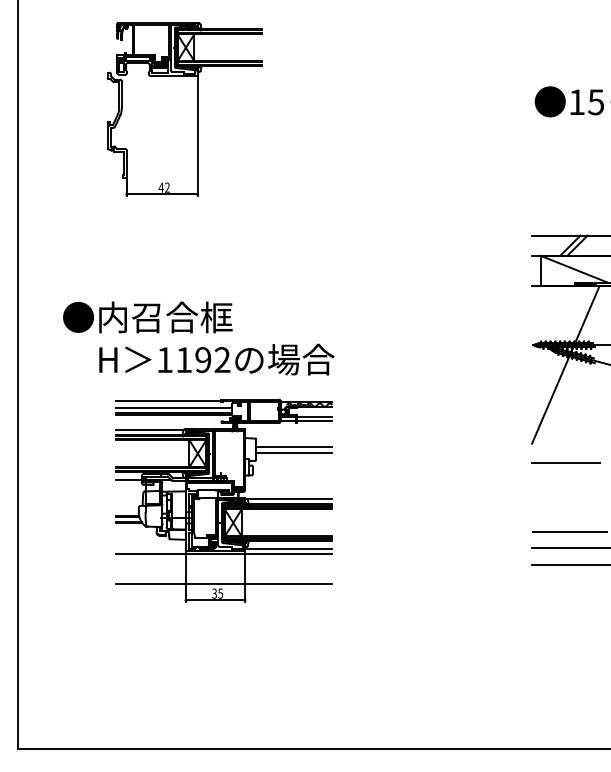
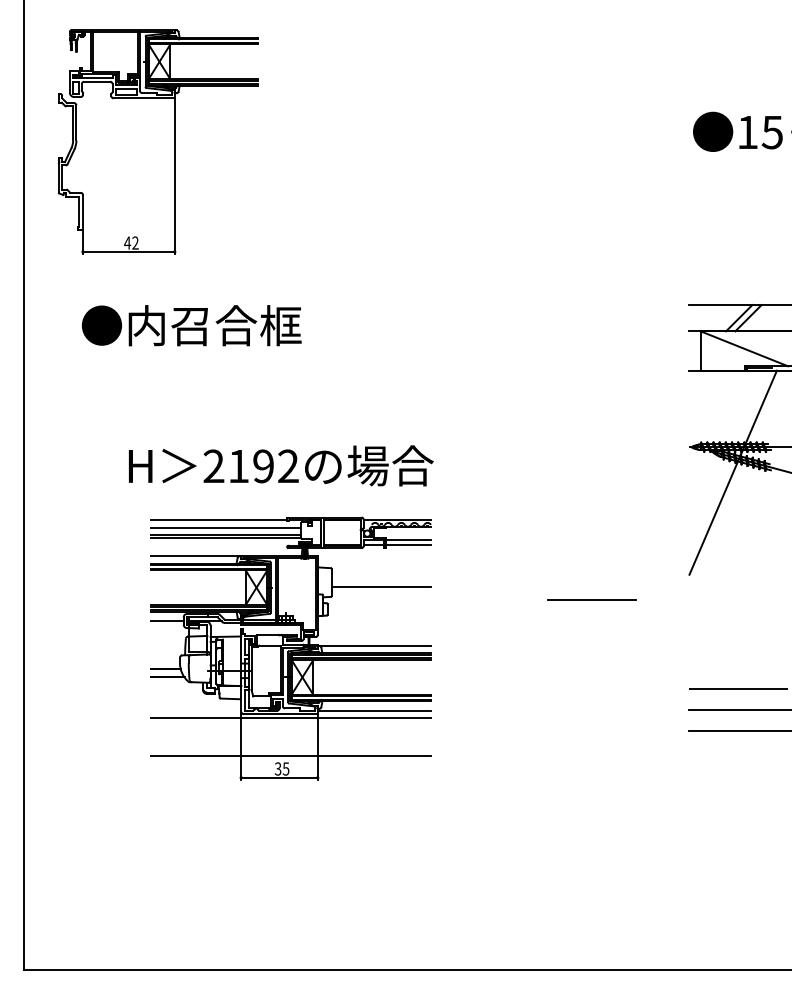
part: (197, 109) -> (174, 141), moved
text: (147, 317) -> (191, 325), moved
text: (164, 359) -> (213, 465), 1192 -> 2192
line: (294, 447) -> (381, 579), removed
line: (565, 462) -> (591, 599), moved

